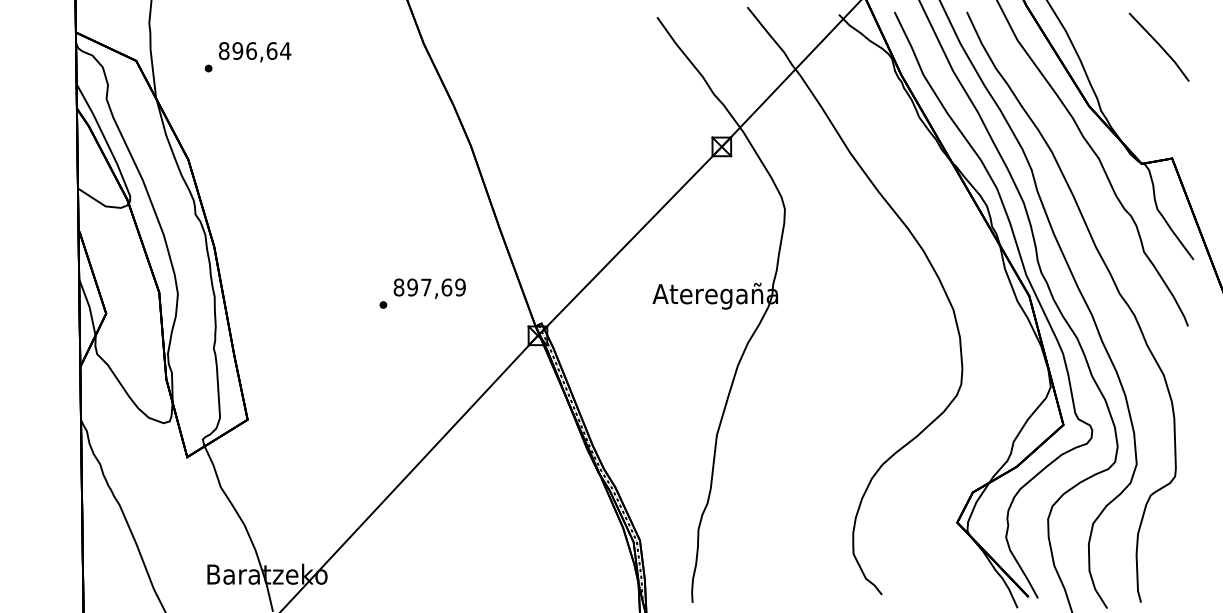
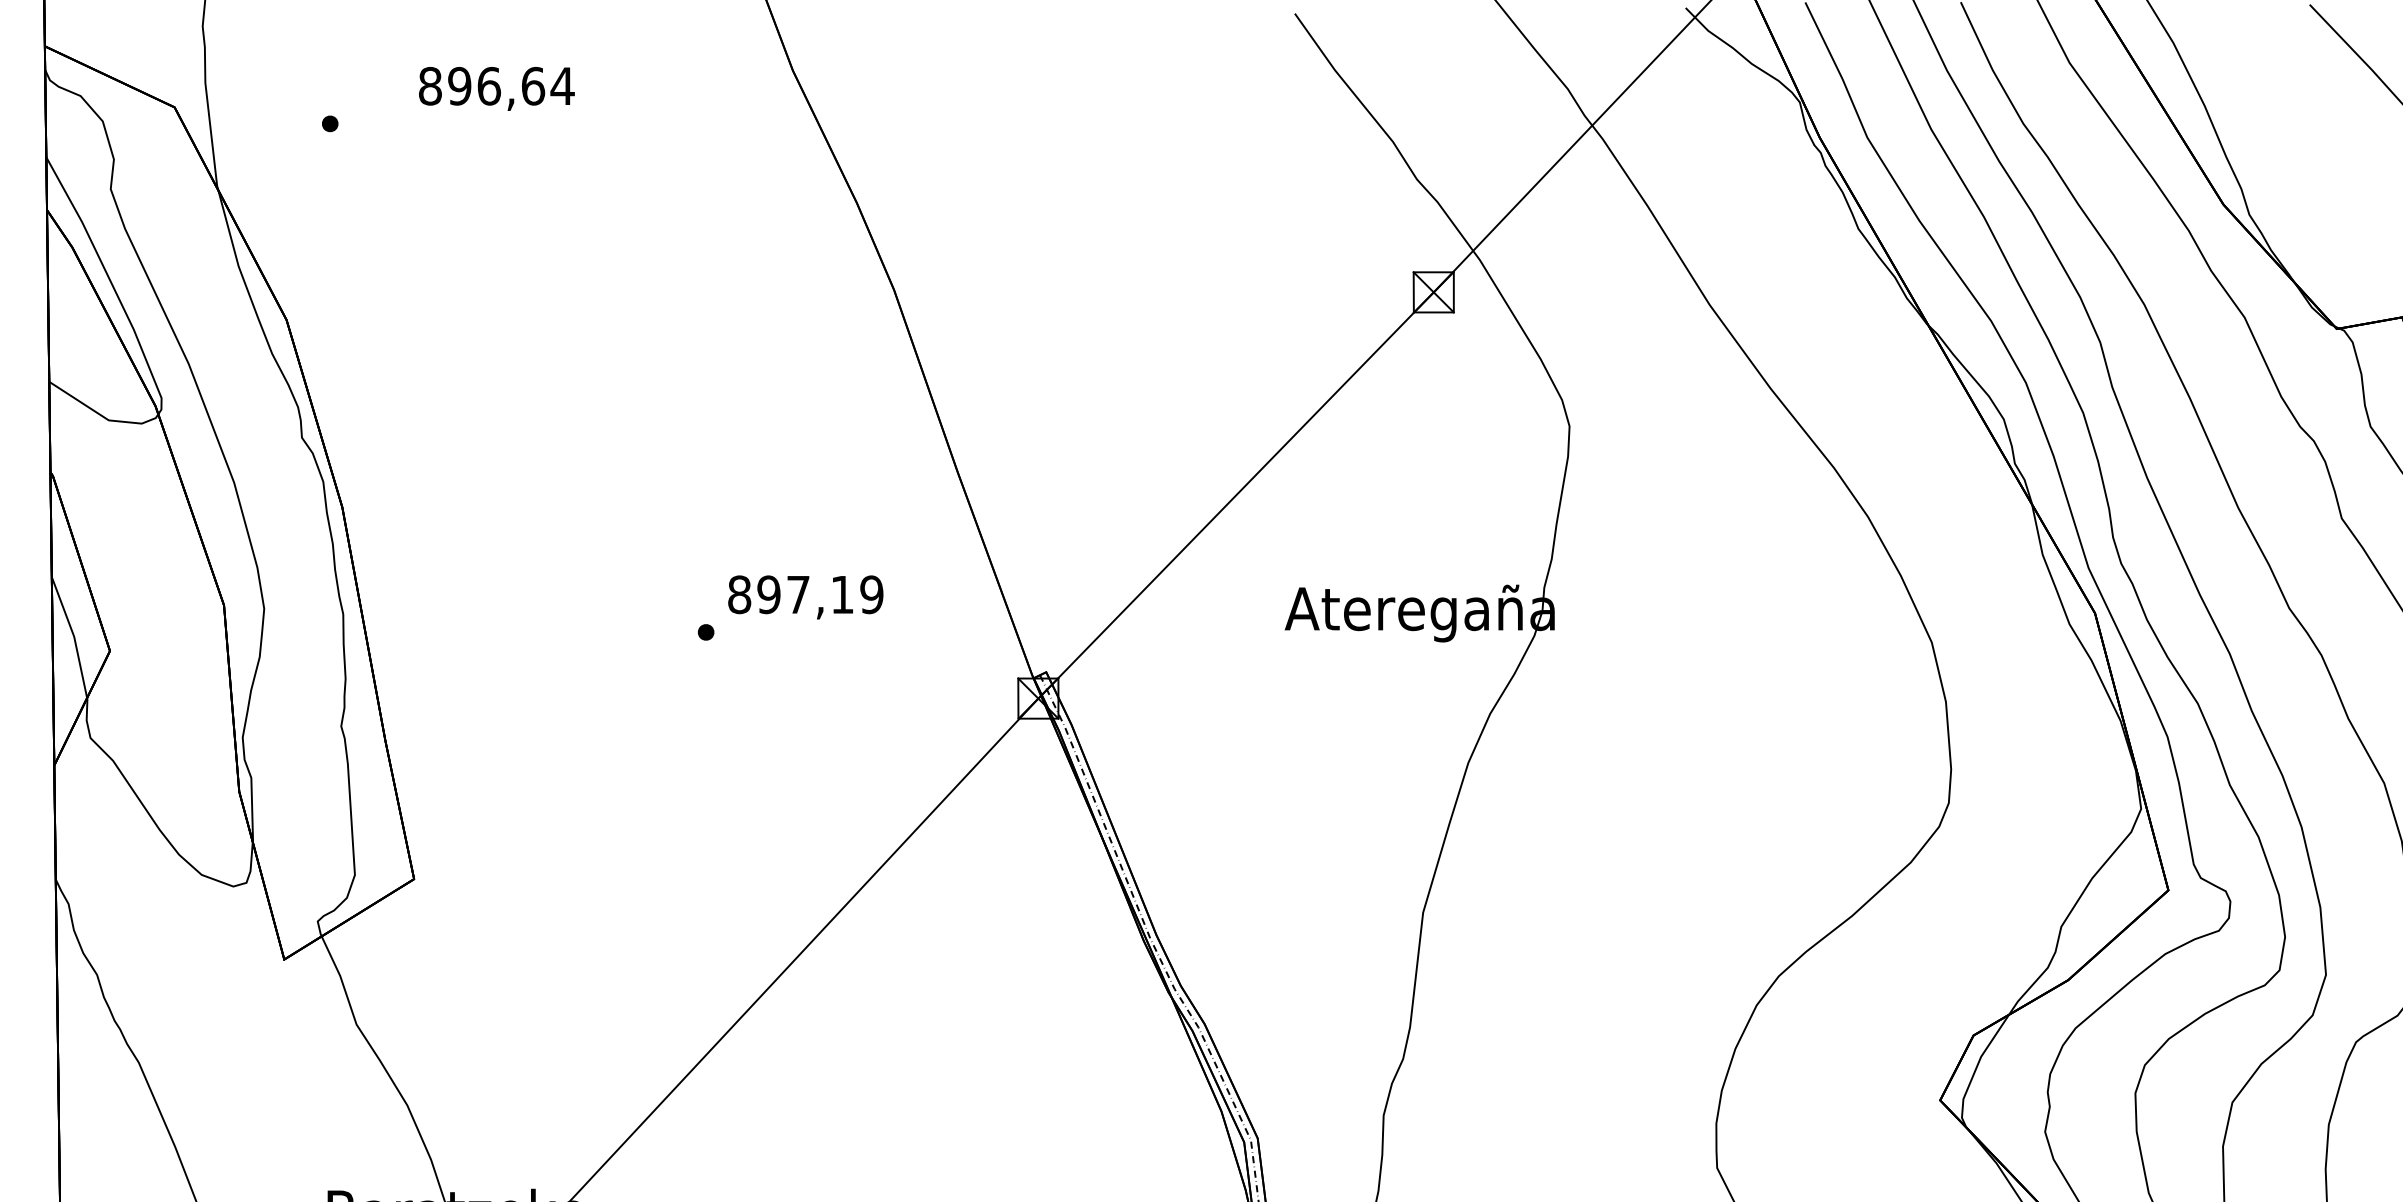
text: (255, 52) -> (497, 89), moved
text: (446, 287) -> (841, 594), 897,69 -> 897,19

